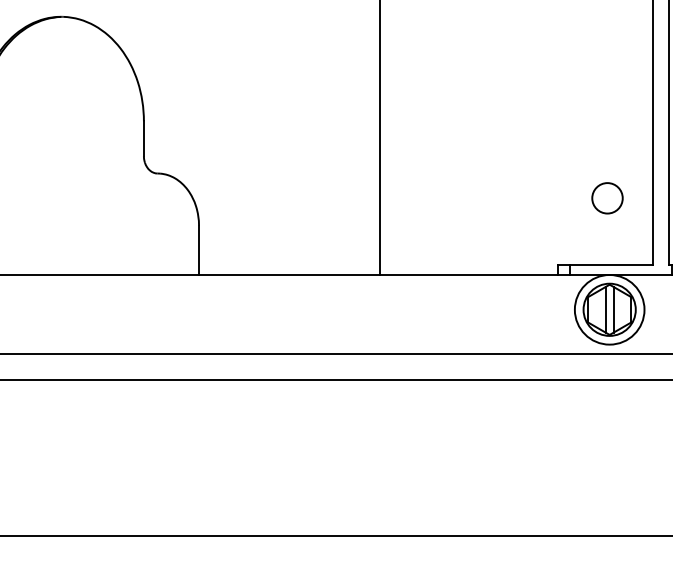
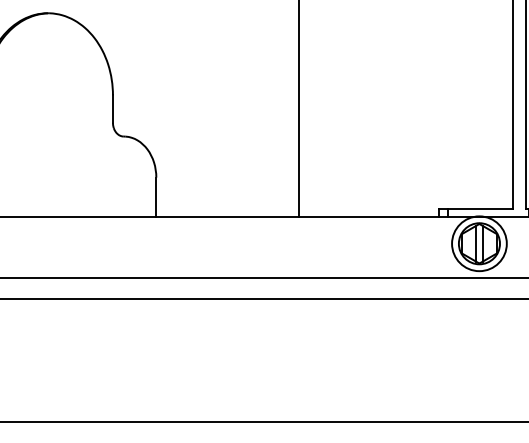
circle: (607, 198) -> (477, 156), removed

